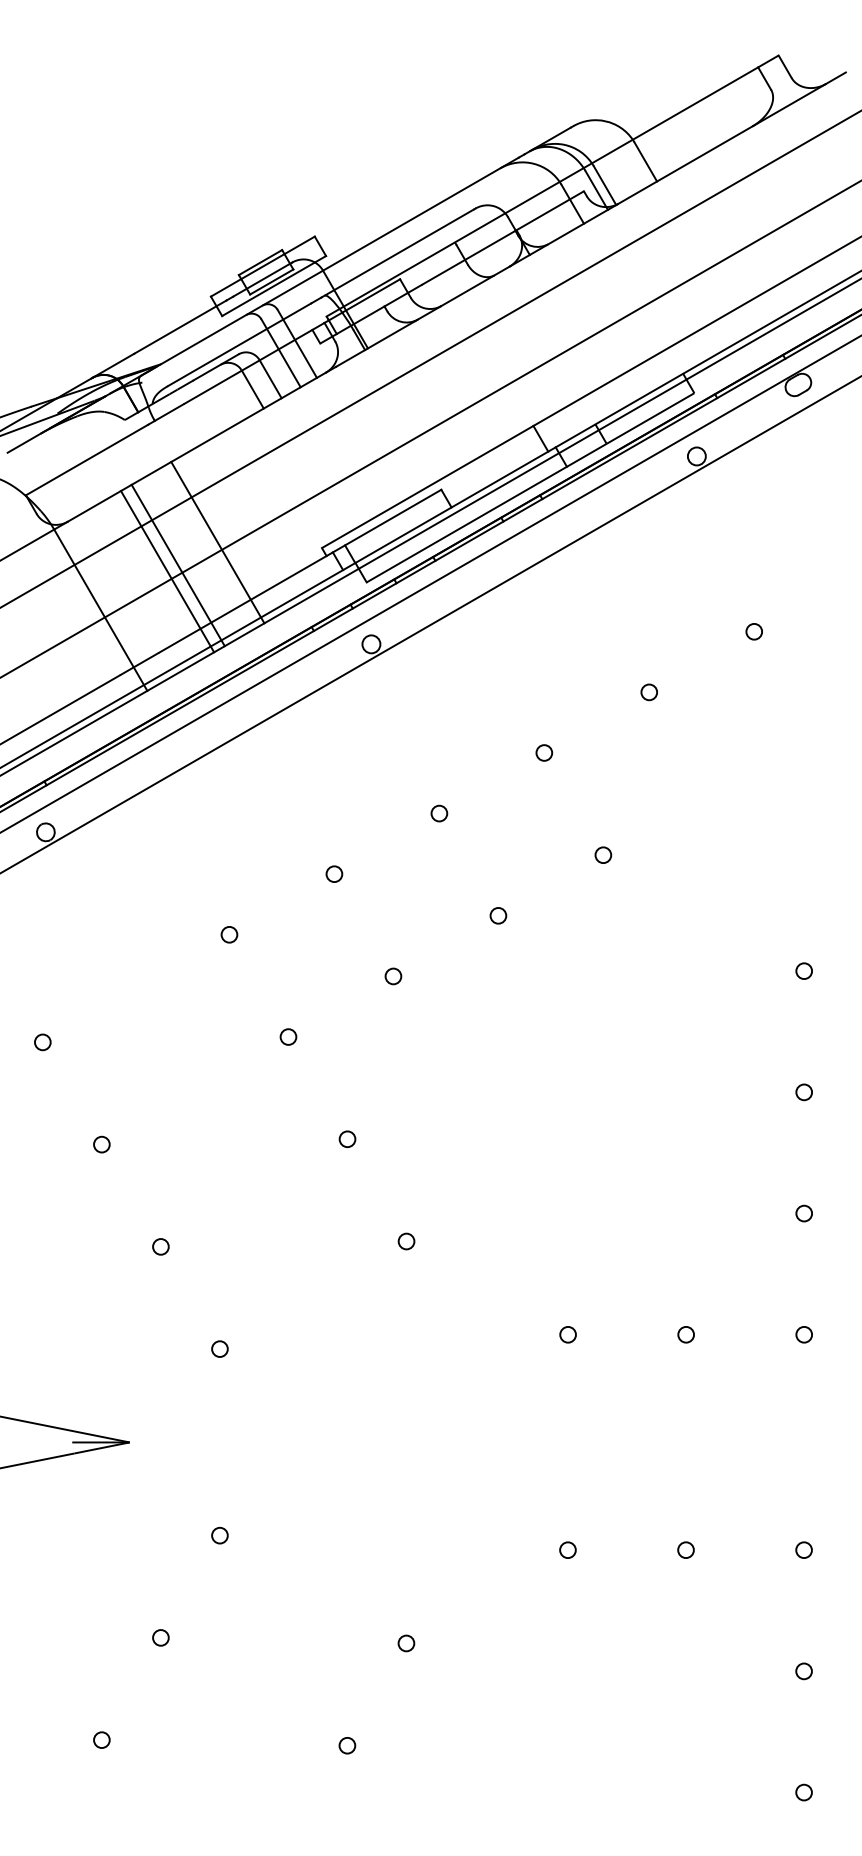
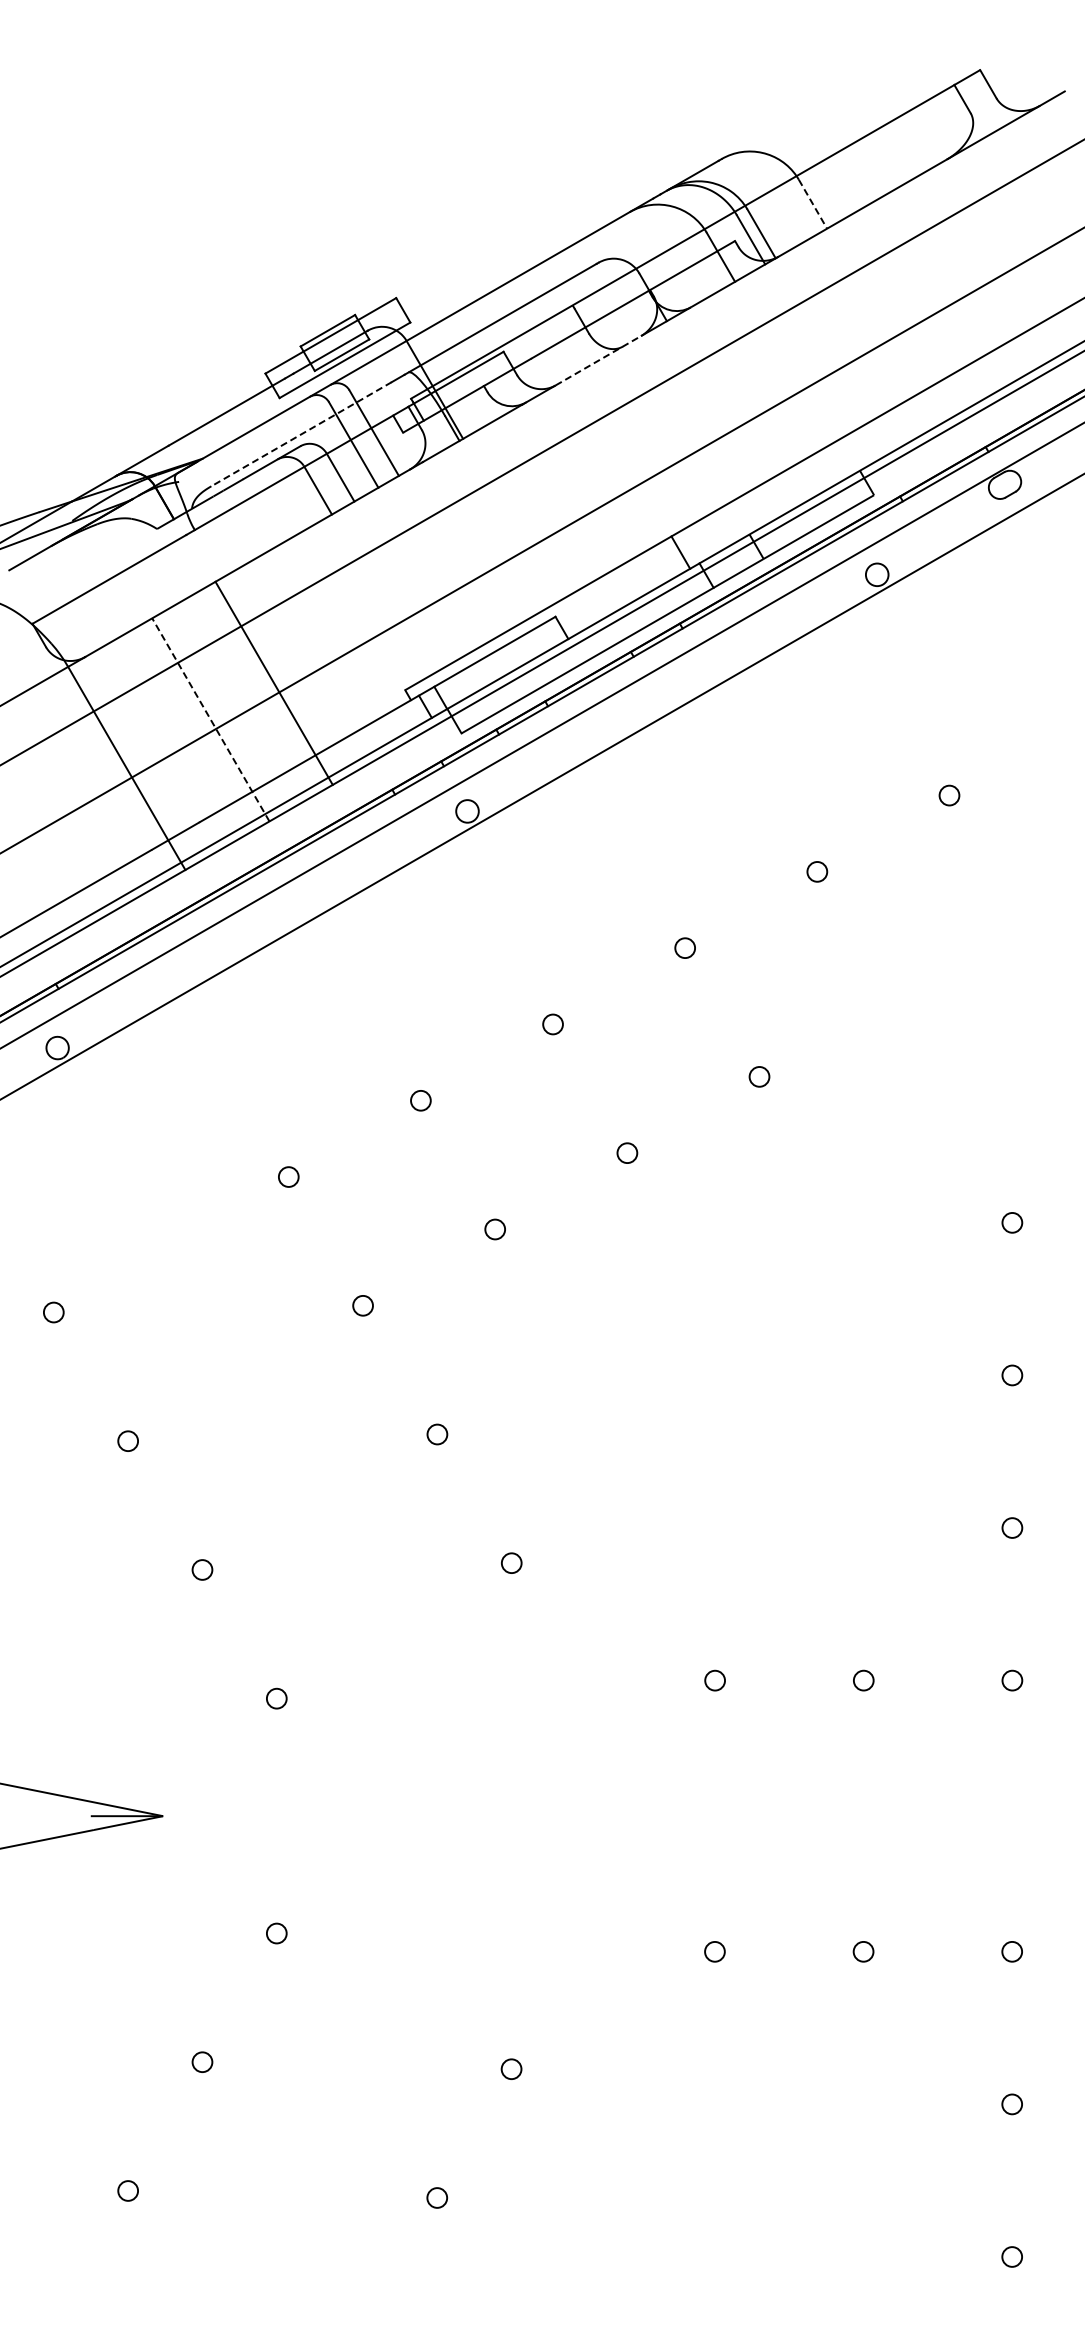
line: (646, 162) -> (813, 204), solid -> dashed
line: (475, 286) -> (598, 360), solid -> dashed
line: (239, 344) -> (301, 434), solid -> dashed
line: (177, 565) -> (223, 711), removed
line: (167, 571) -> (210, 719), solid -> dashed

